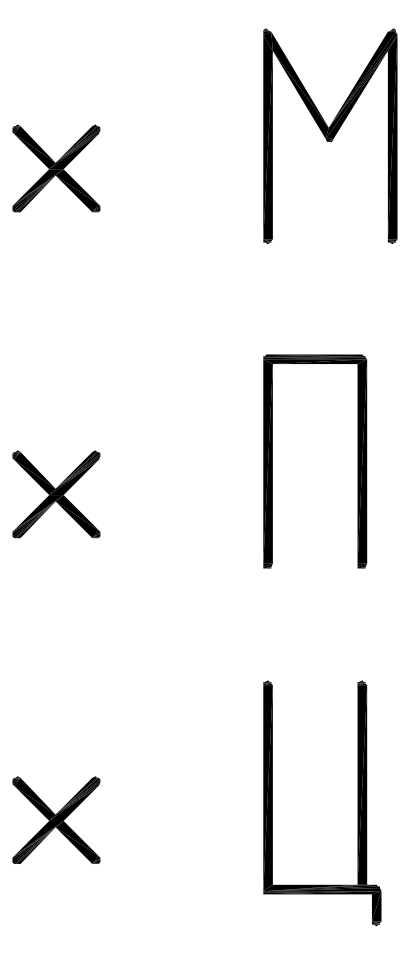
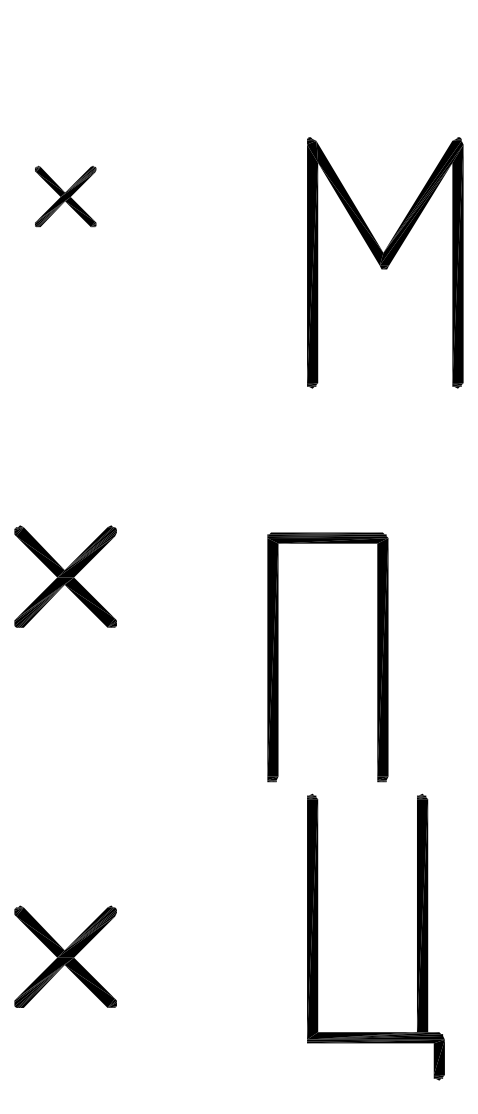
part: (330, 135) -> (385, 261), moved
part: (56, 168) -> (65, 196), size x0.6
part: (357, 461) -> (377, 657), moved

